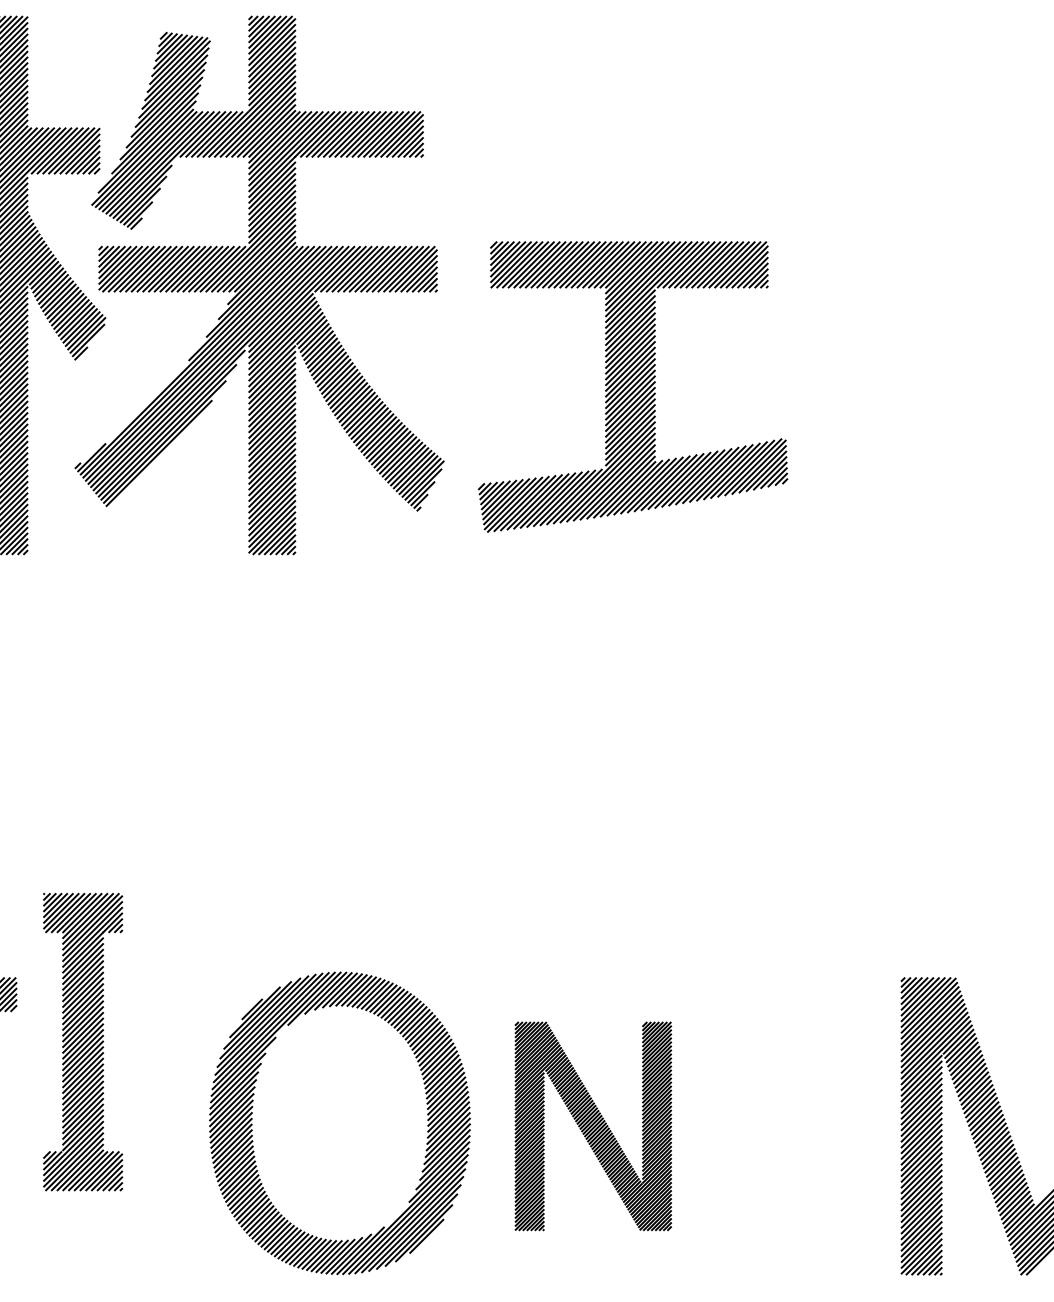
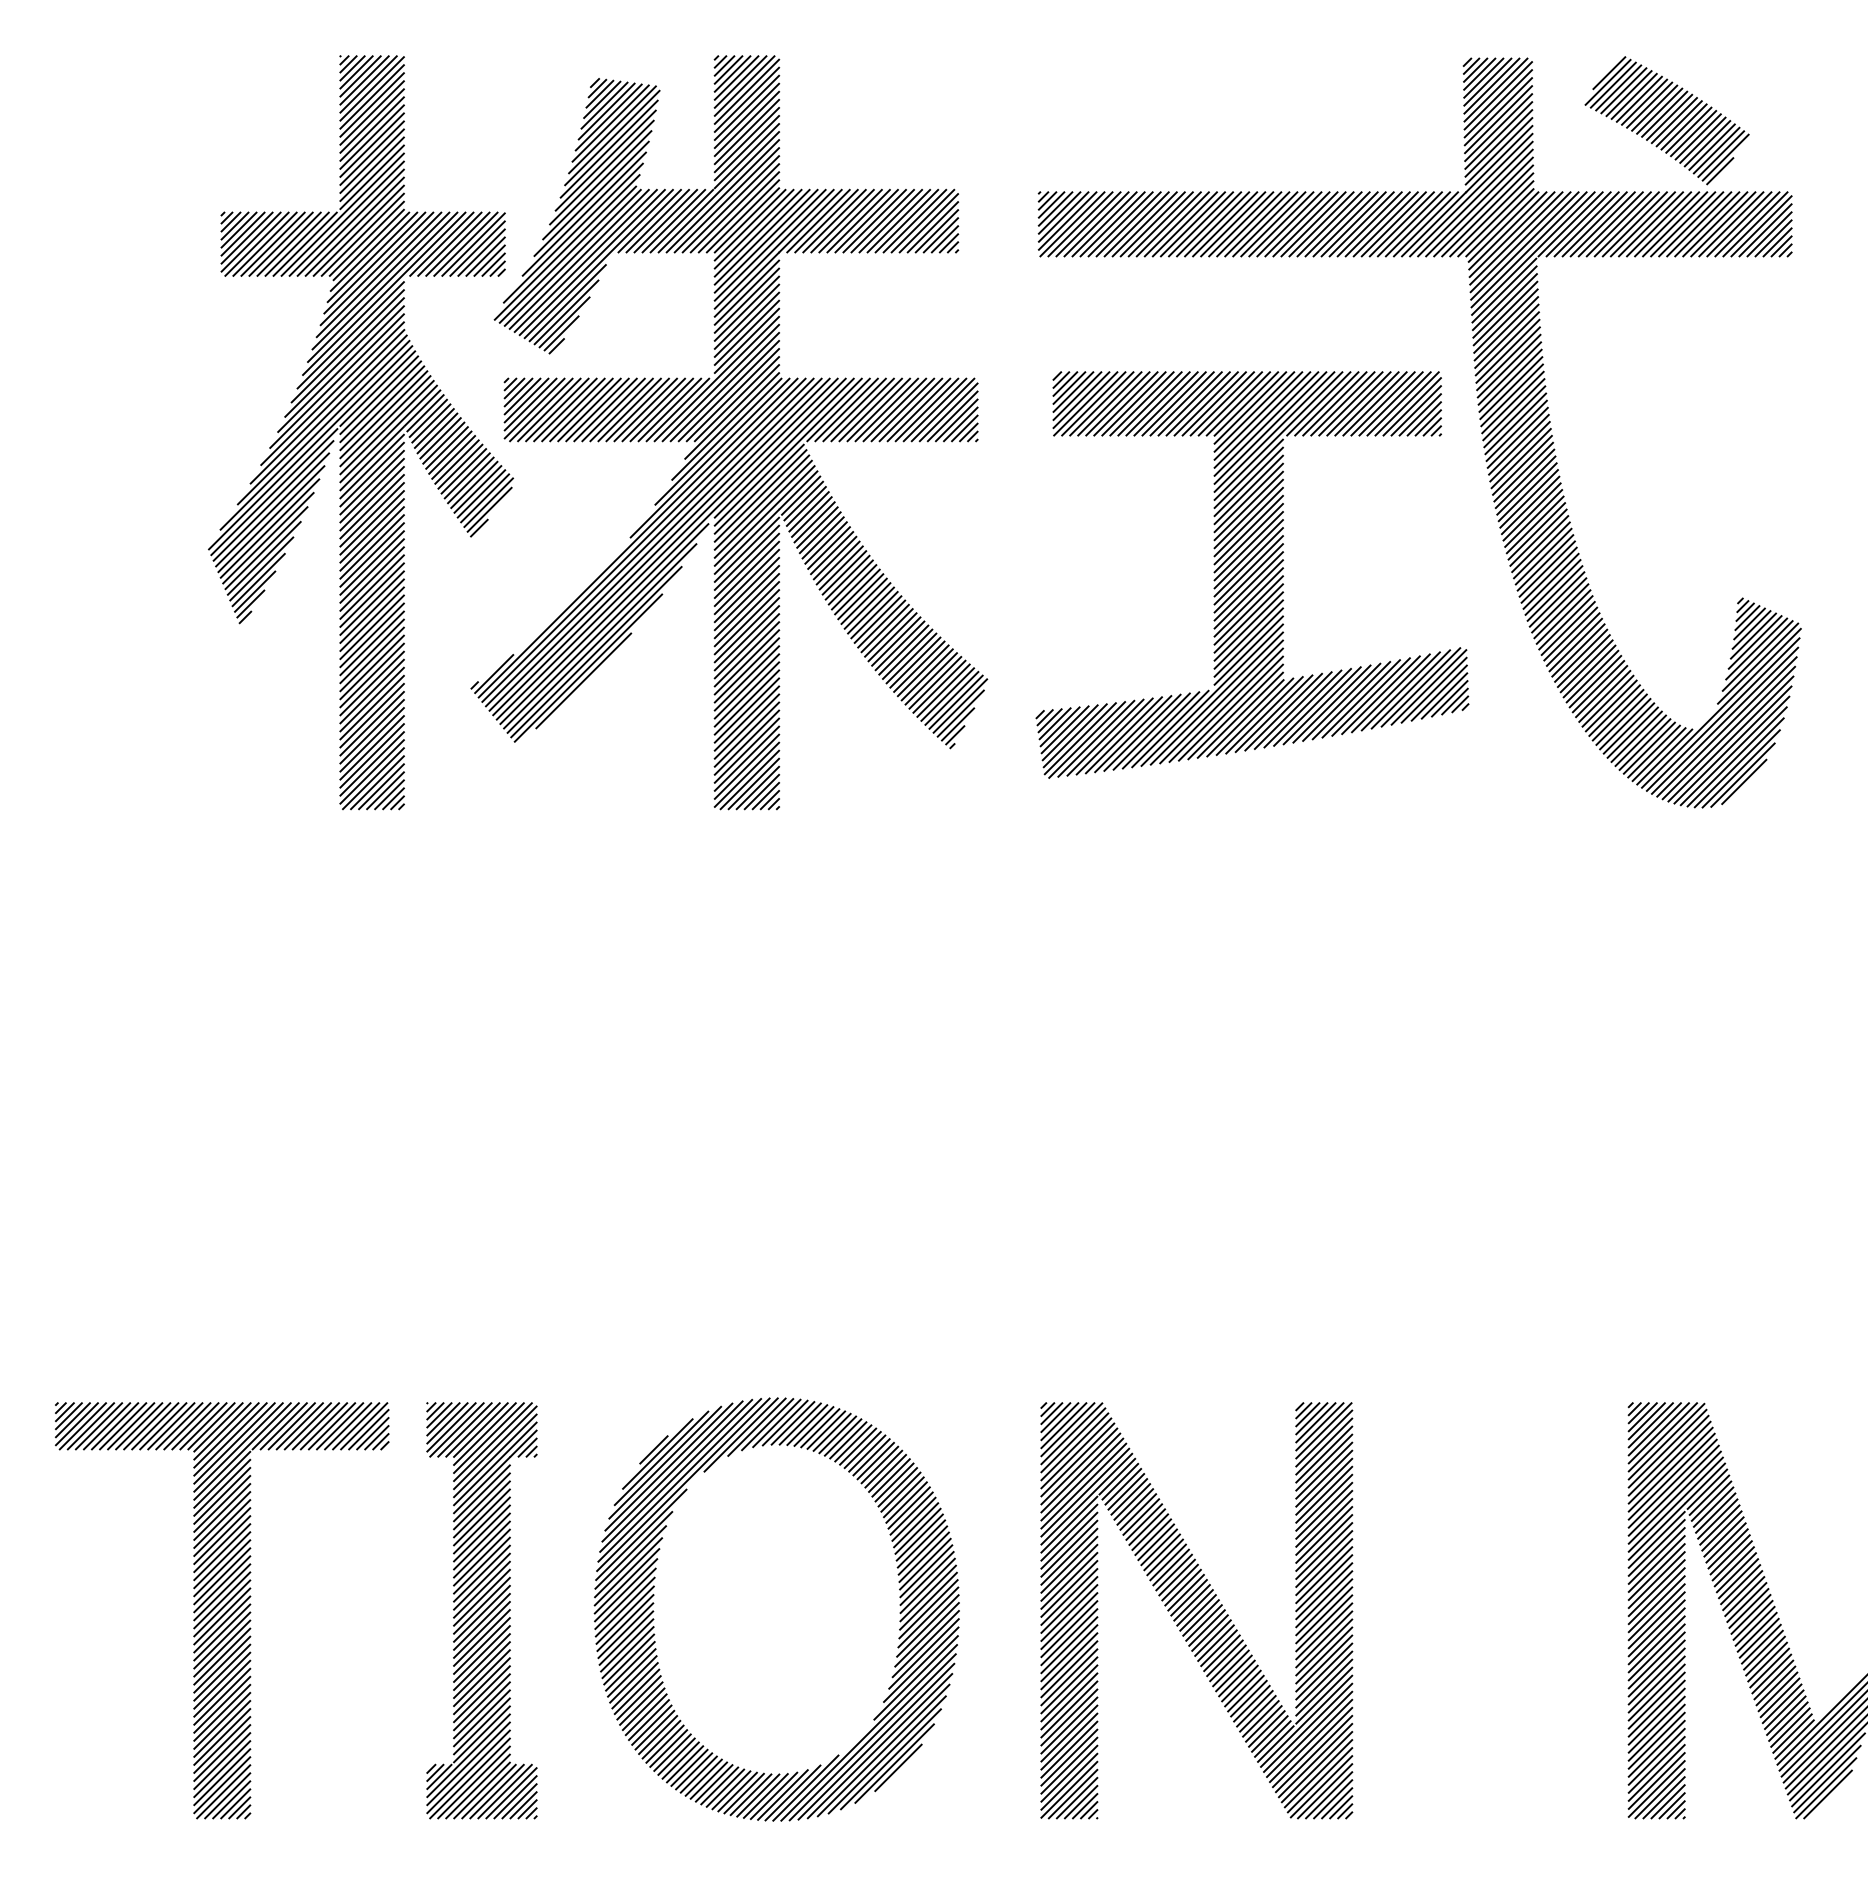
part: (795, 281) -> (1480, 426), added
line: (155, 462) -> (583, 680), added
part: (82, 1041) -> (481, 1610), moved
part: (252, 1124) -> (654, 1611), moved
part: (593, 1126) -> (1196, 1610), size x1.43

